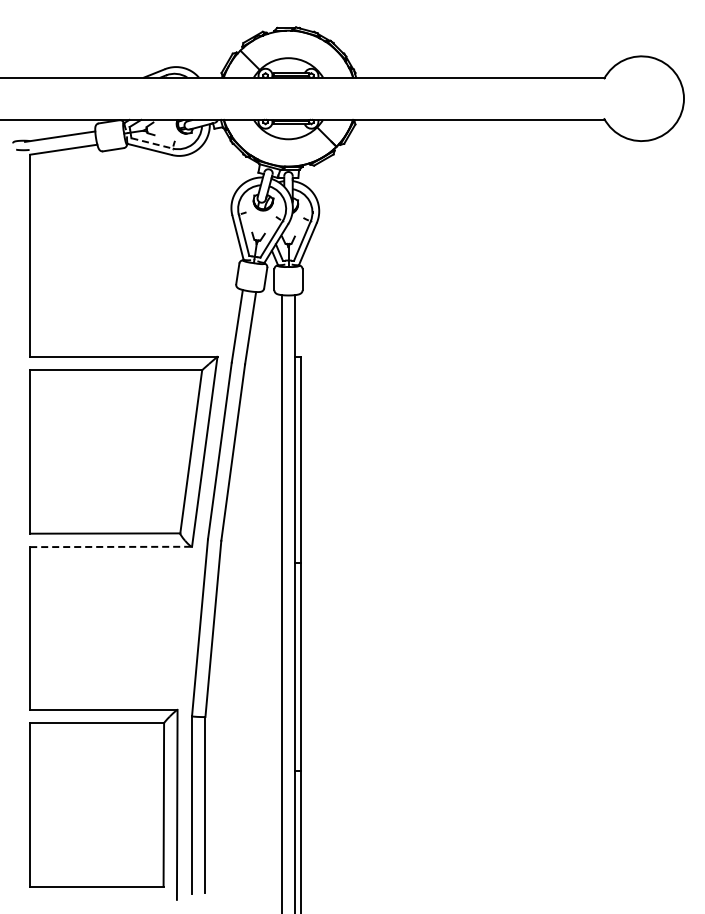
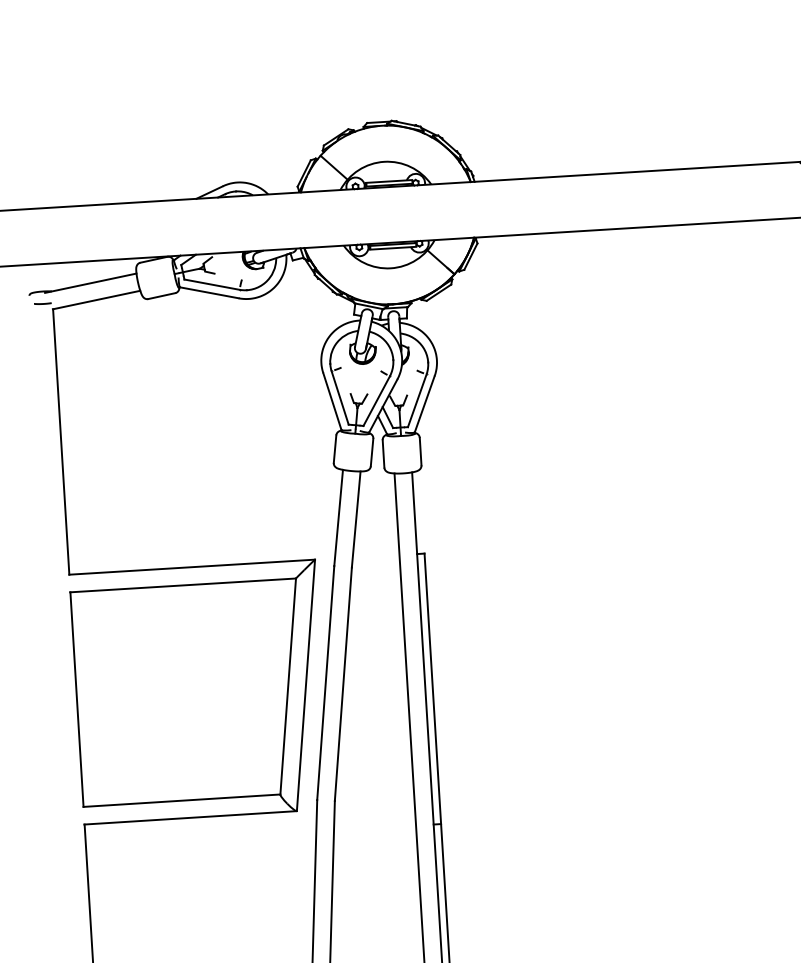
line: (152, 143) -> (212, 284), dashed -> solid
line: (111, 546) -> (191, 817), dashed -> solid

